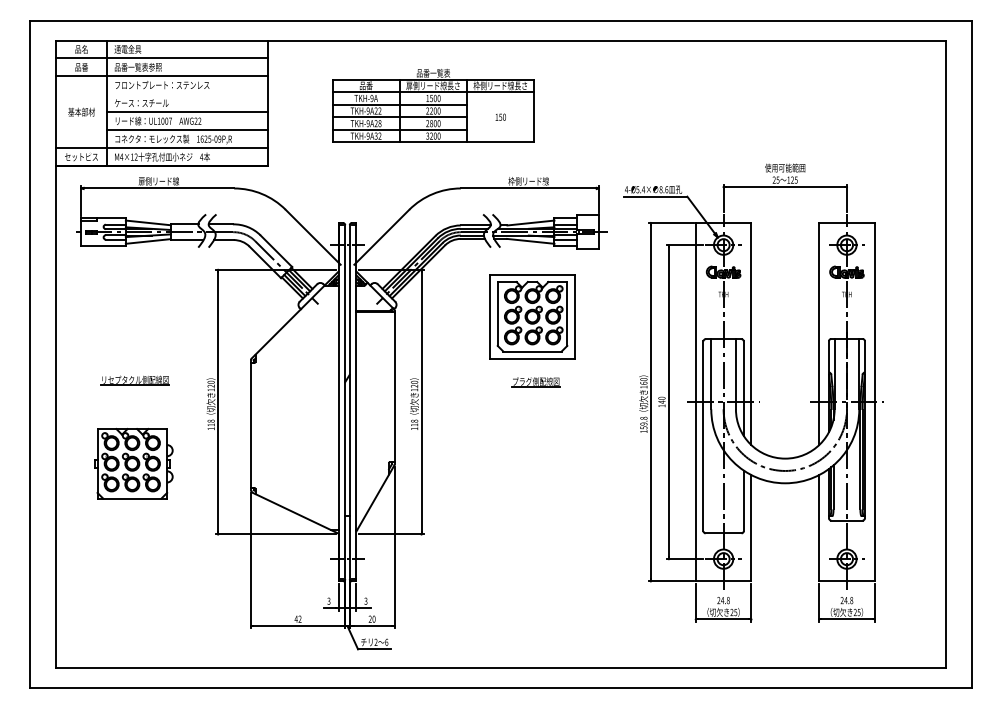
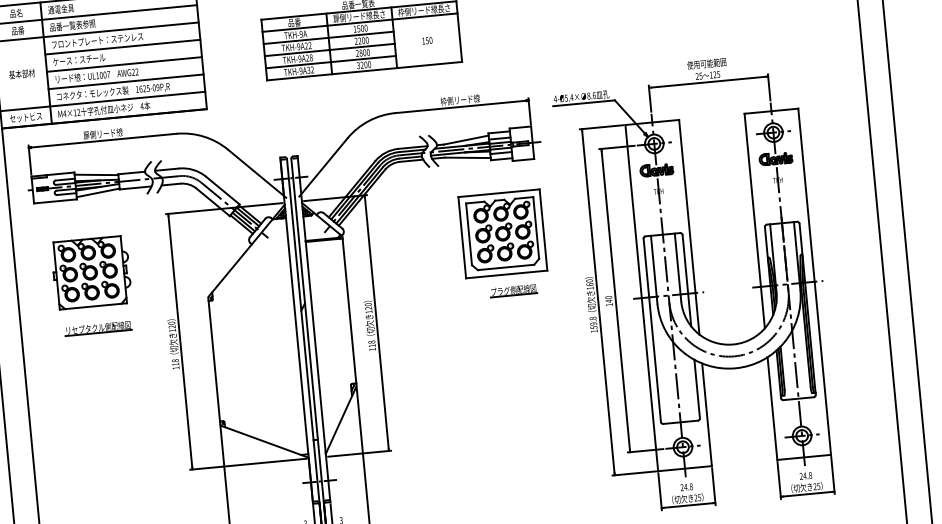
line: (187, 94) -> (122, 47), added
part: (532, 316) -> (502, 233), moved
part: (535, 382) -> (513, 291), moved
part: (133, 463) -> (91, 272), moved

